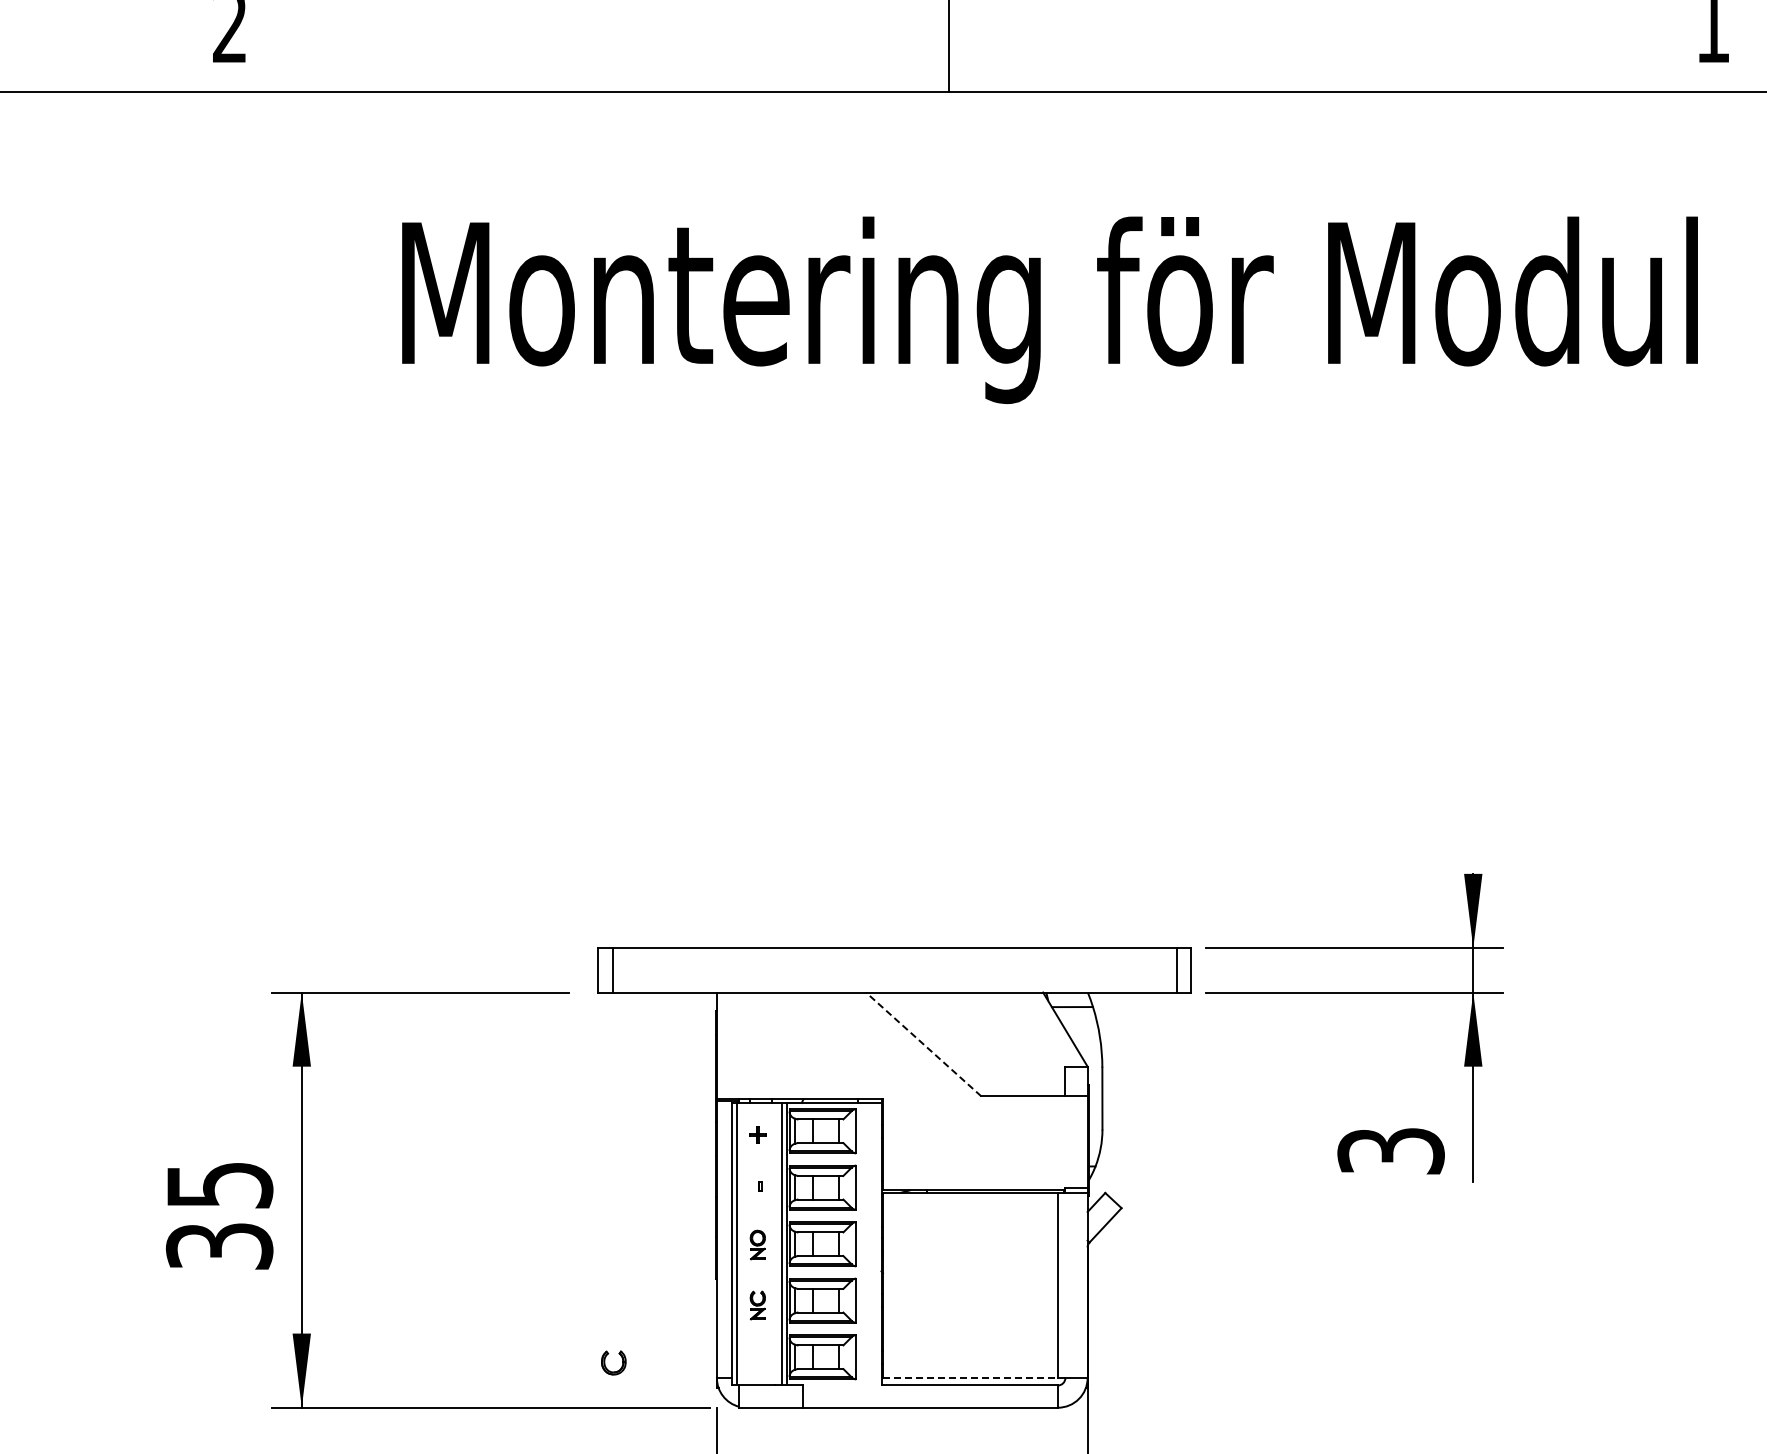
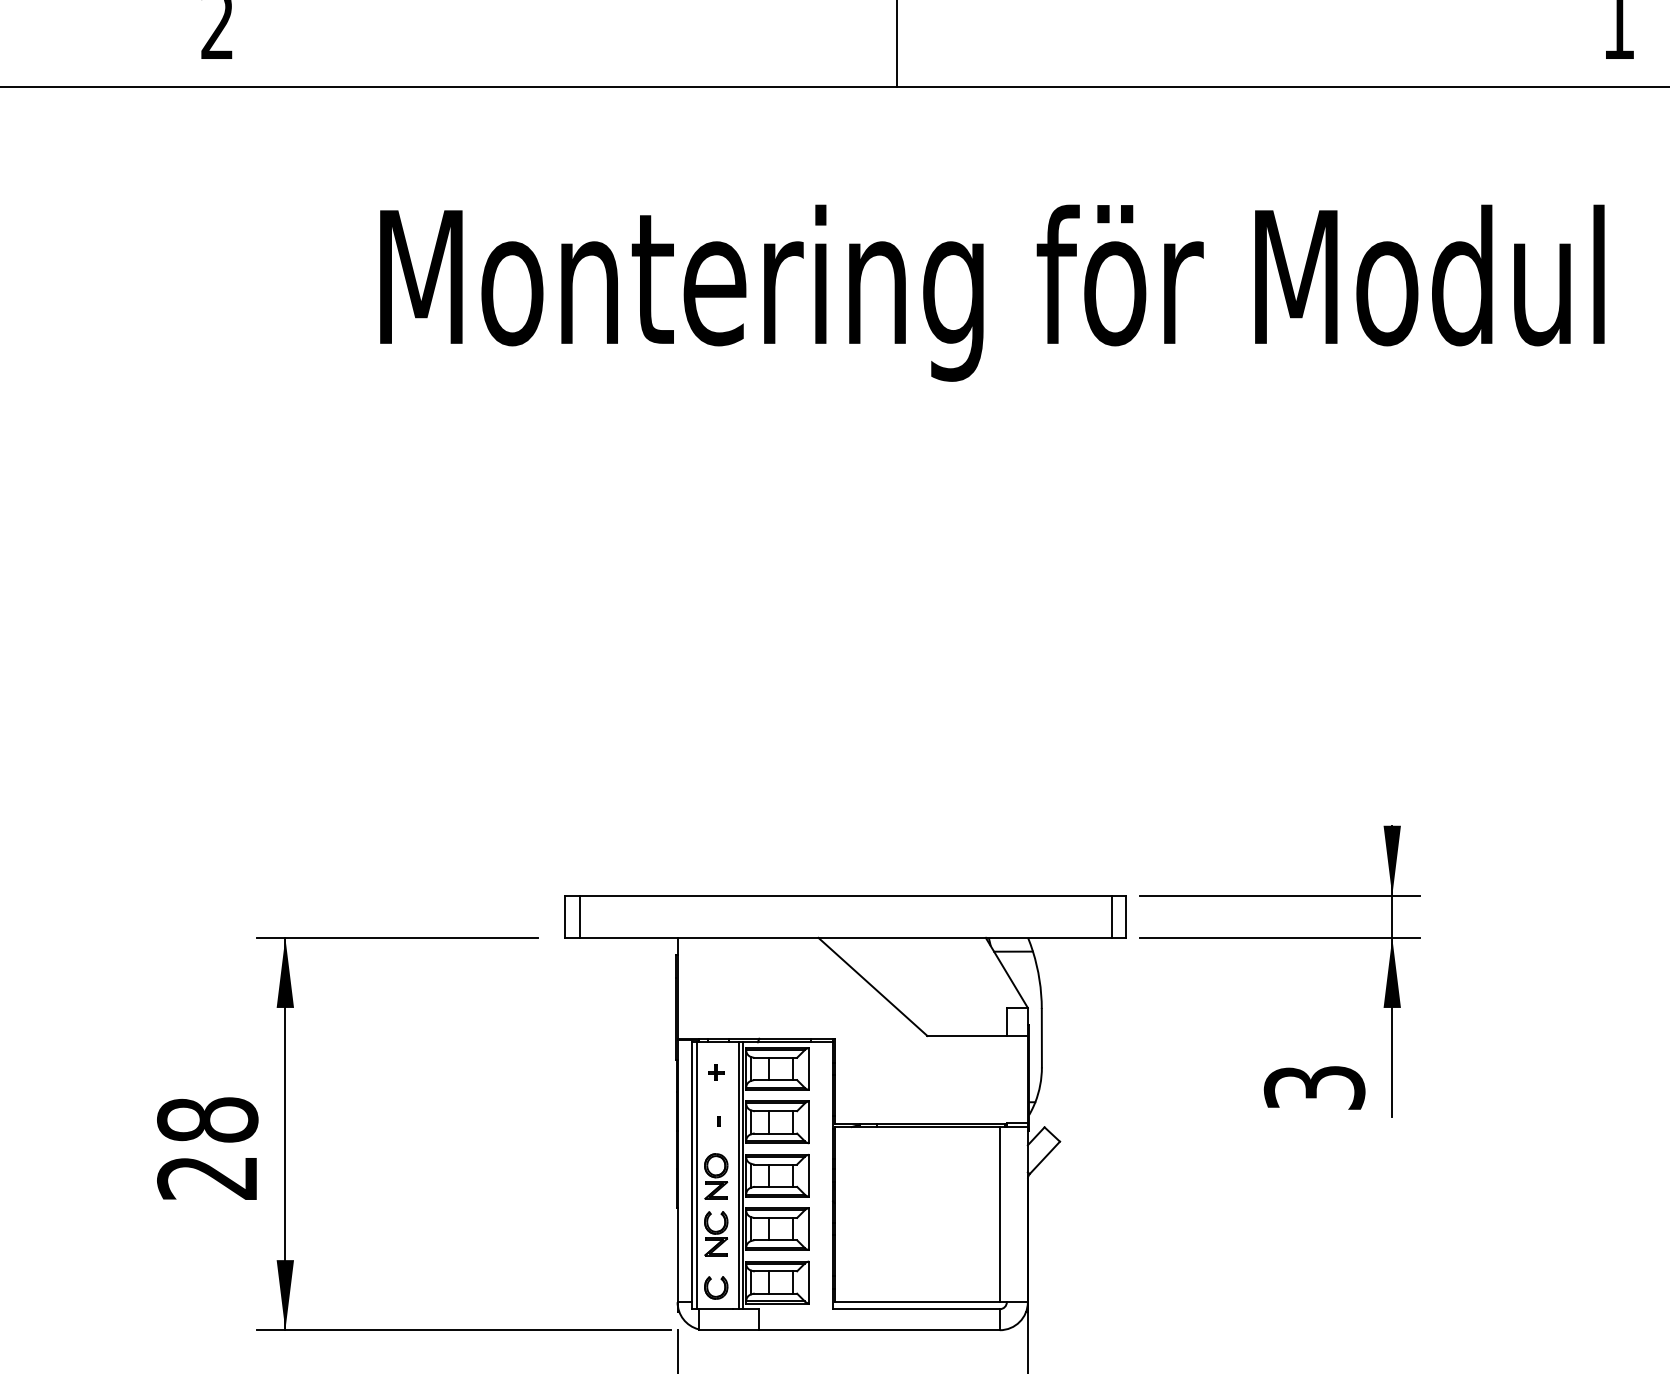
line: (923, 1044) -> (872, 987), dashed -> solid
text: (219, 1215) -> (207, 1148), 35 -> 28
part: (757, 1244) -> (715, 1175), size x1.67
part: (757, 1305) -> (715, 1233), size x1.67
part: (605, 1362) -> (708, 1287), moved
line: (970, 1378) -> (917, 1302), dashed -> solid

